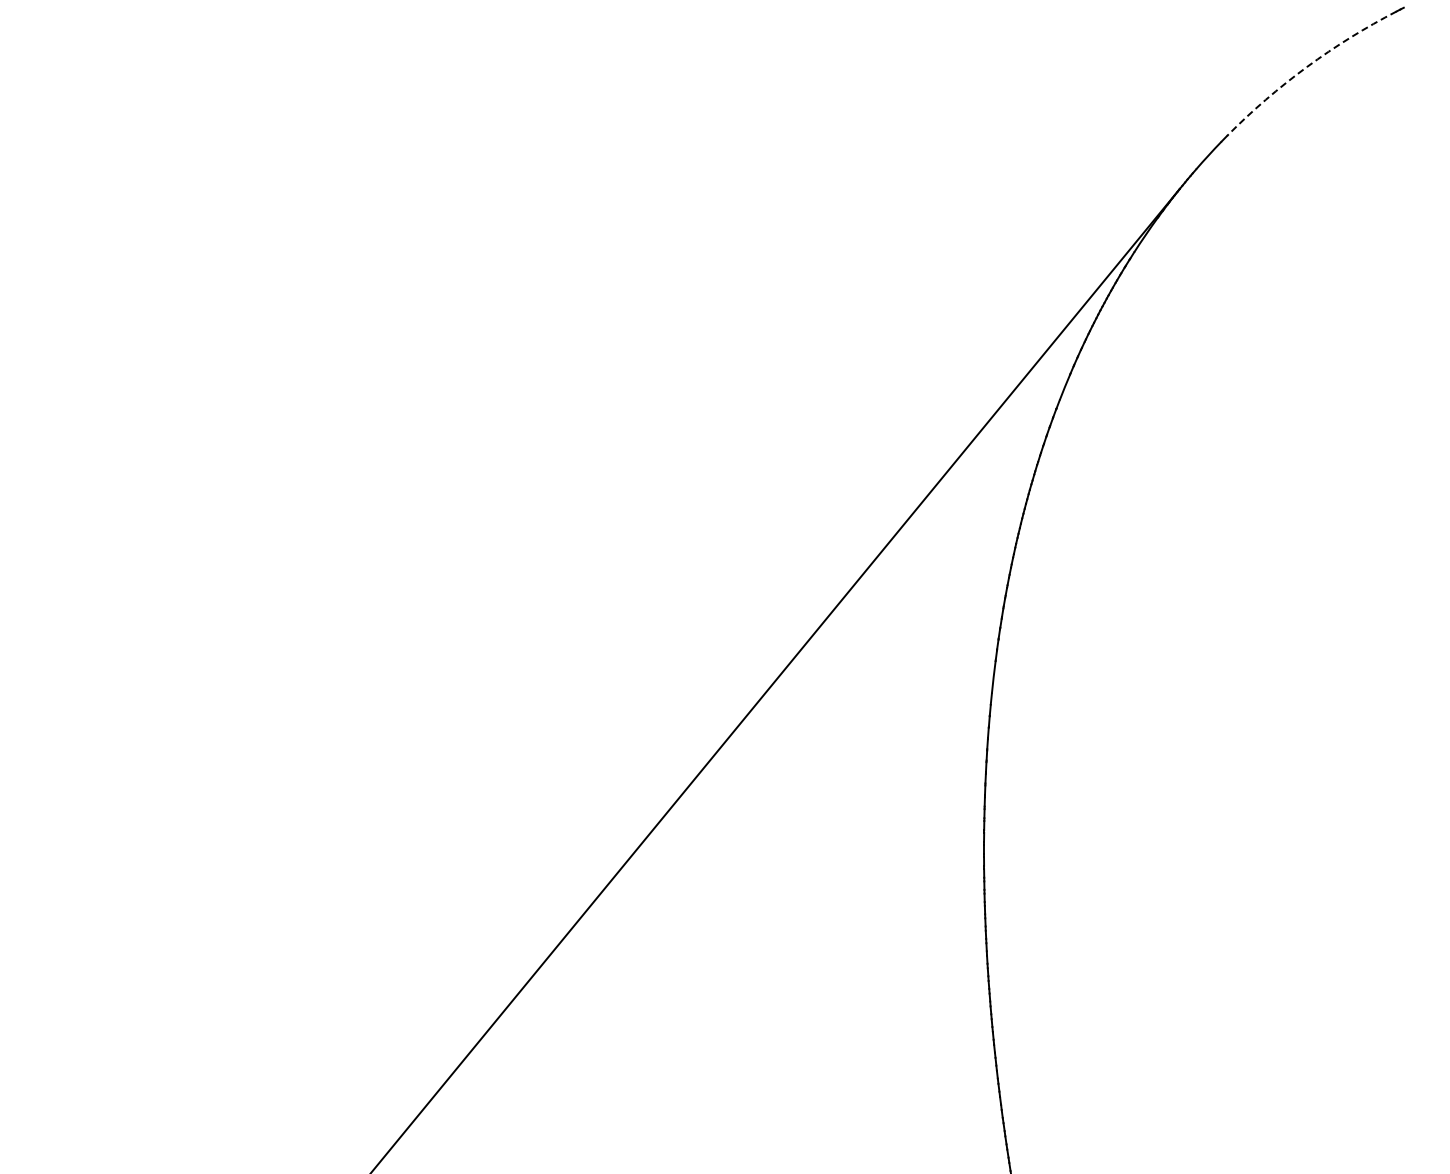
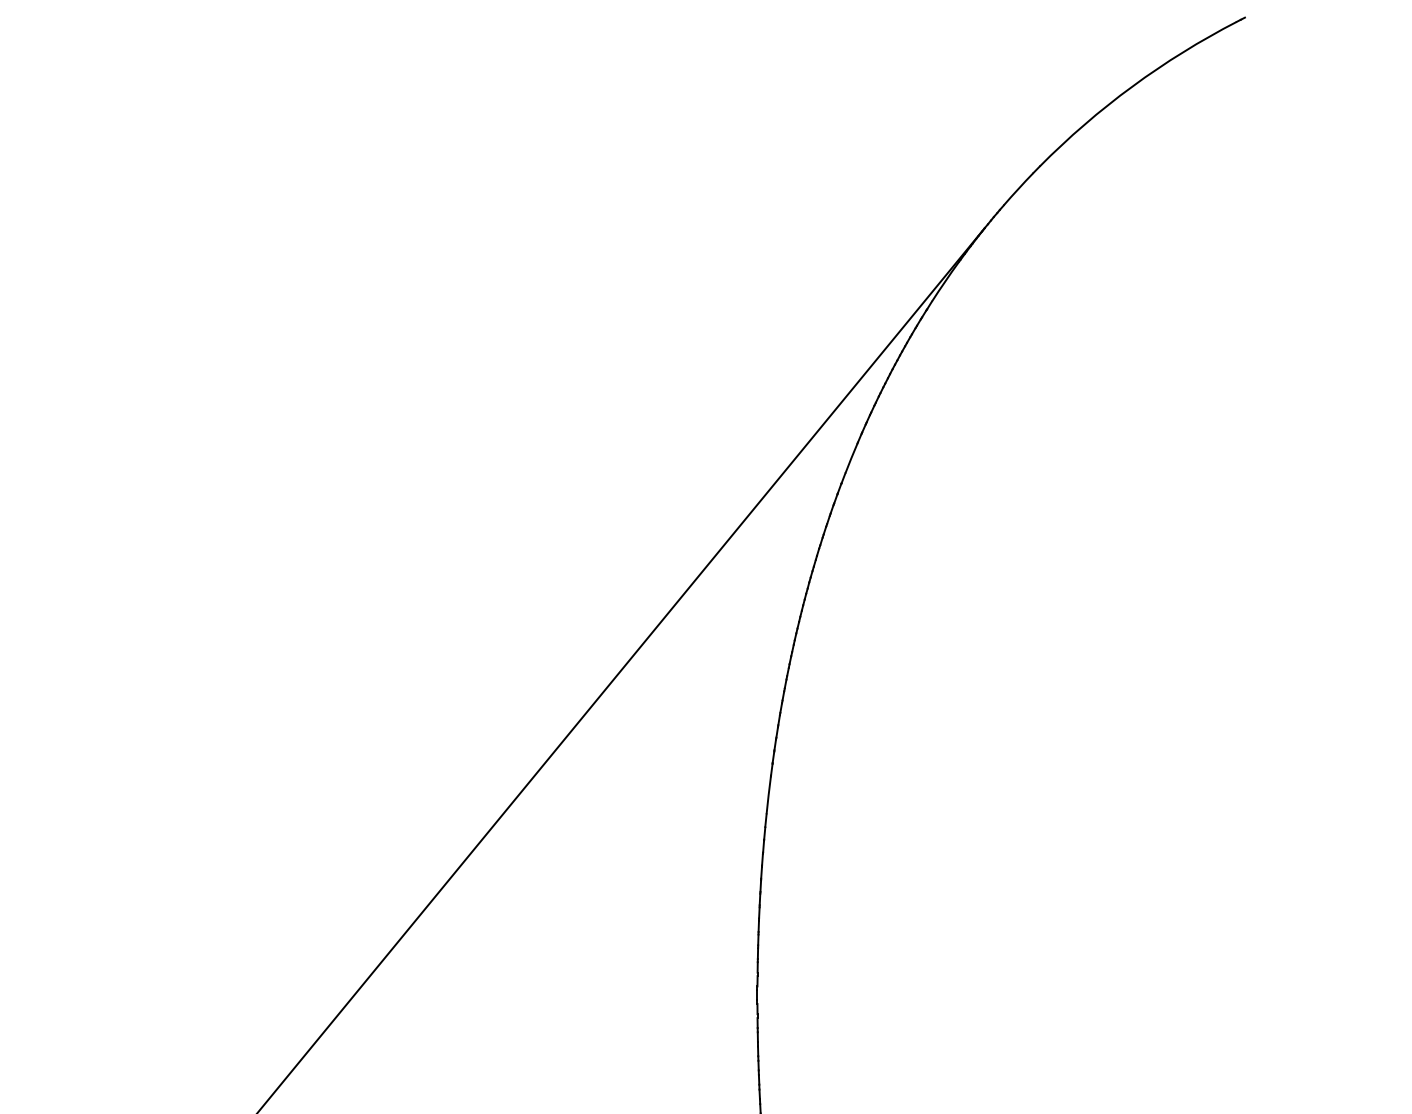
arc: (1307, 67) -> (1133, 87), dashed -> solid

